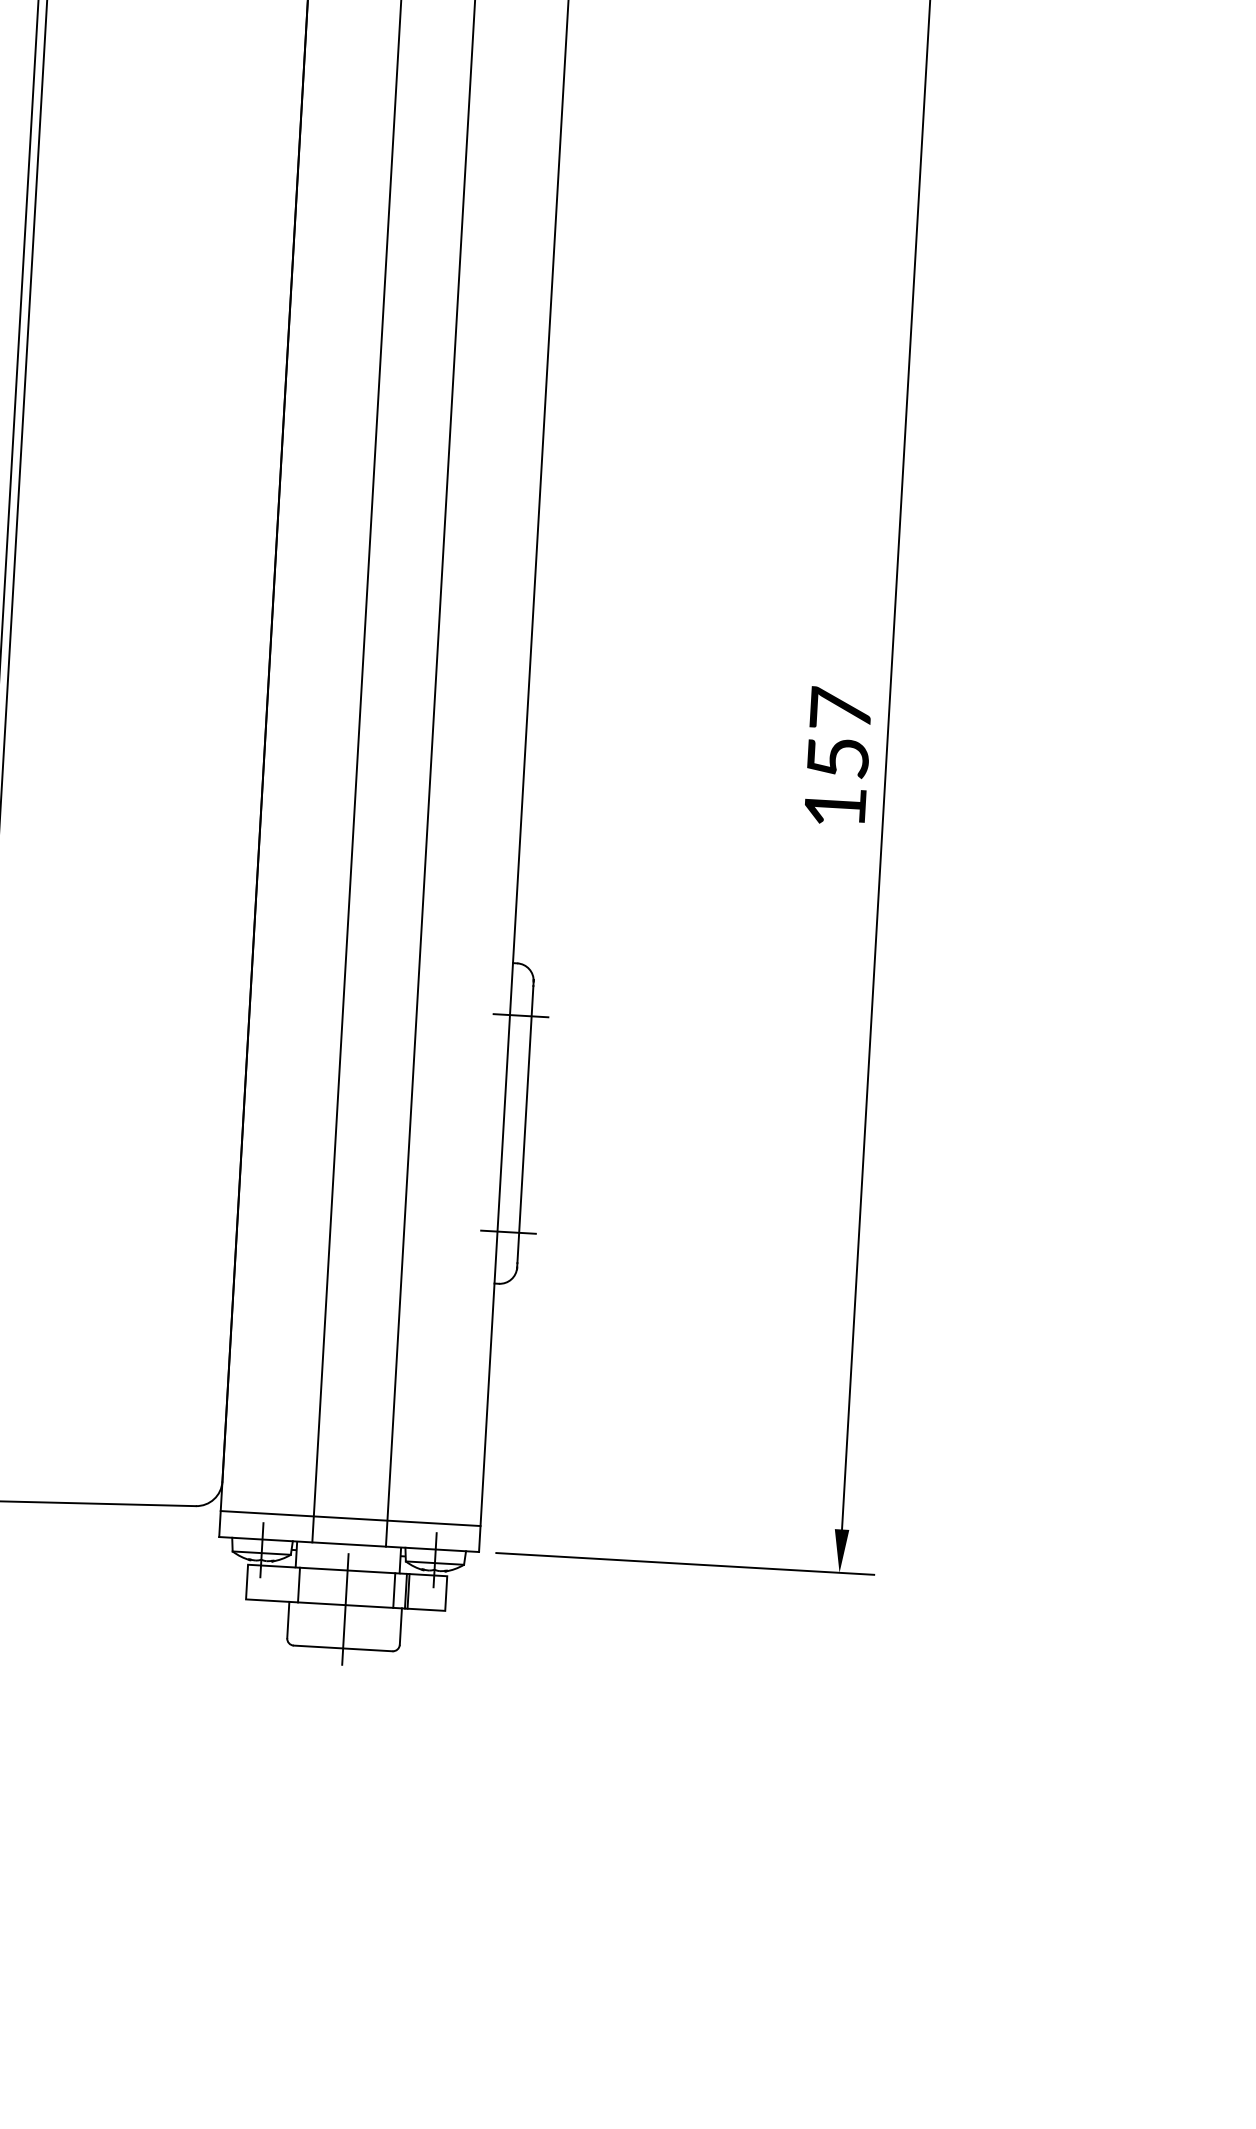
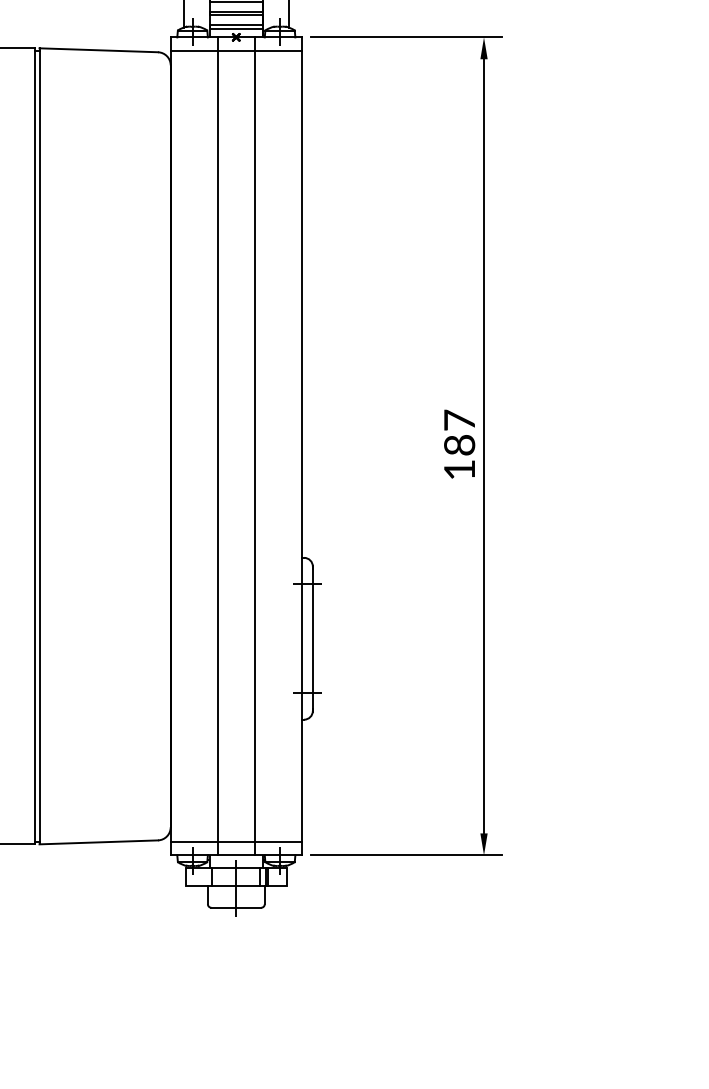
text: (837, 758) -> (459, 445), 157 -> 187

